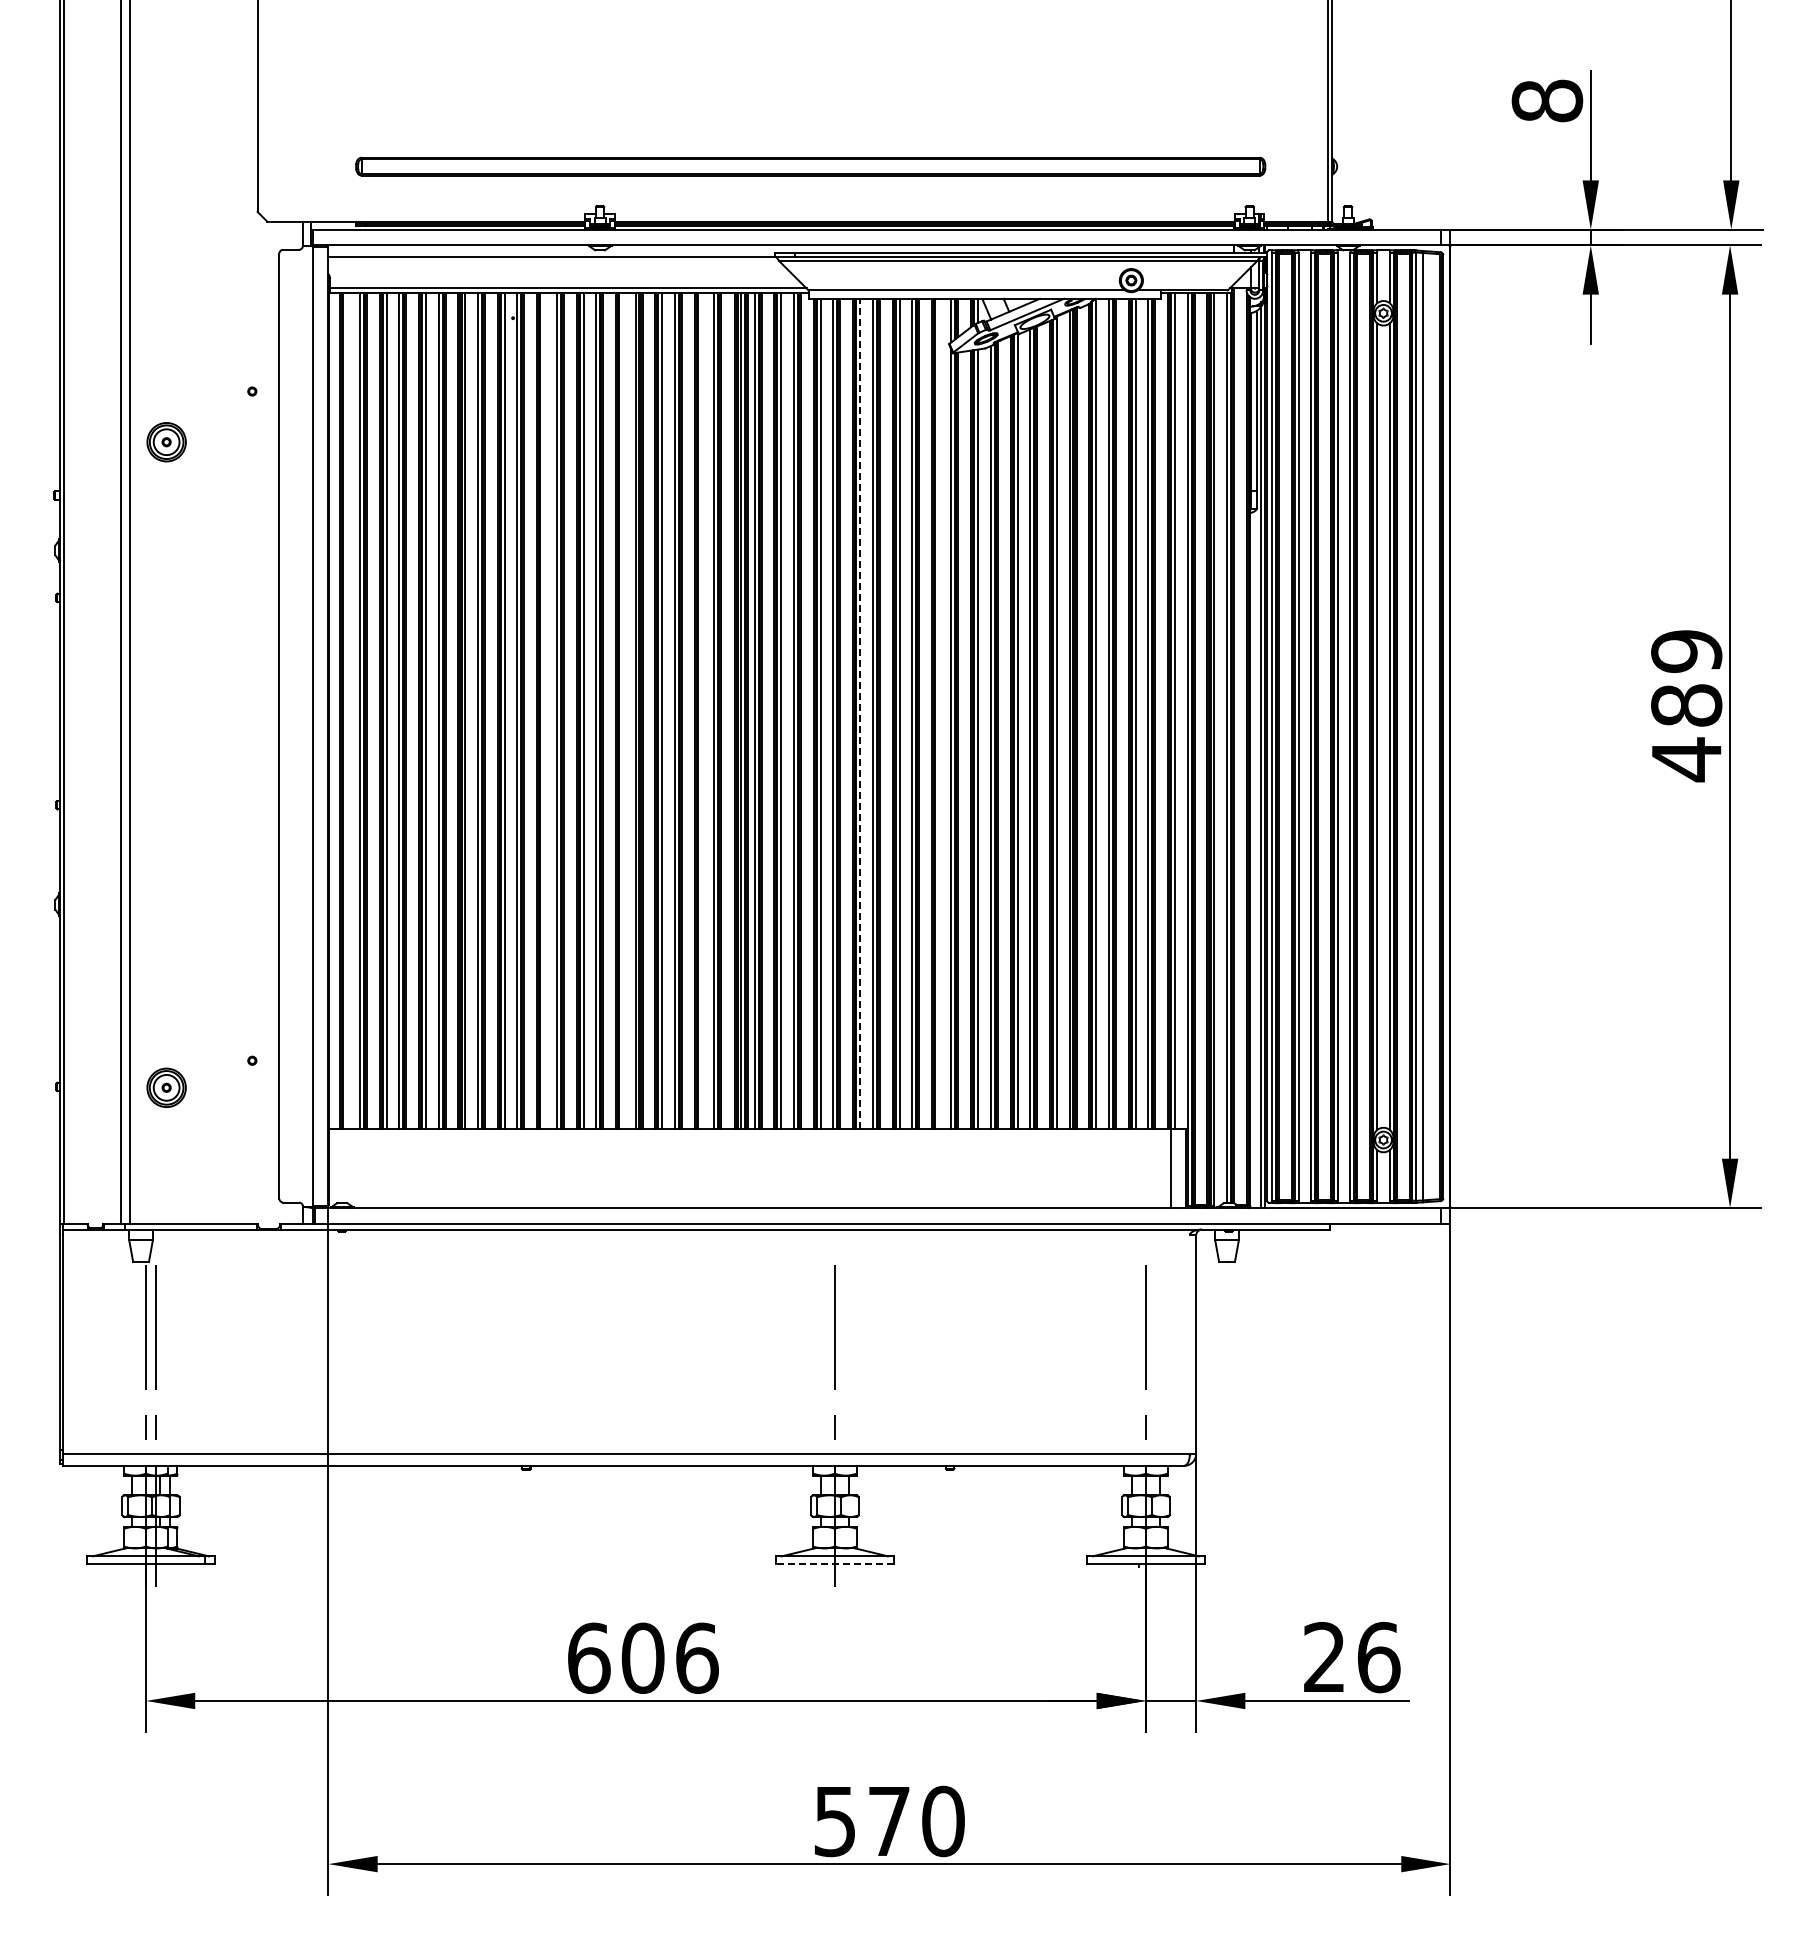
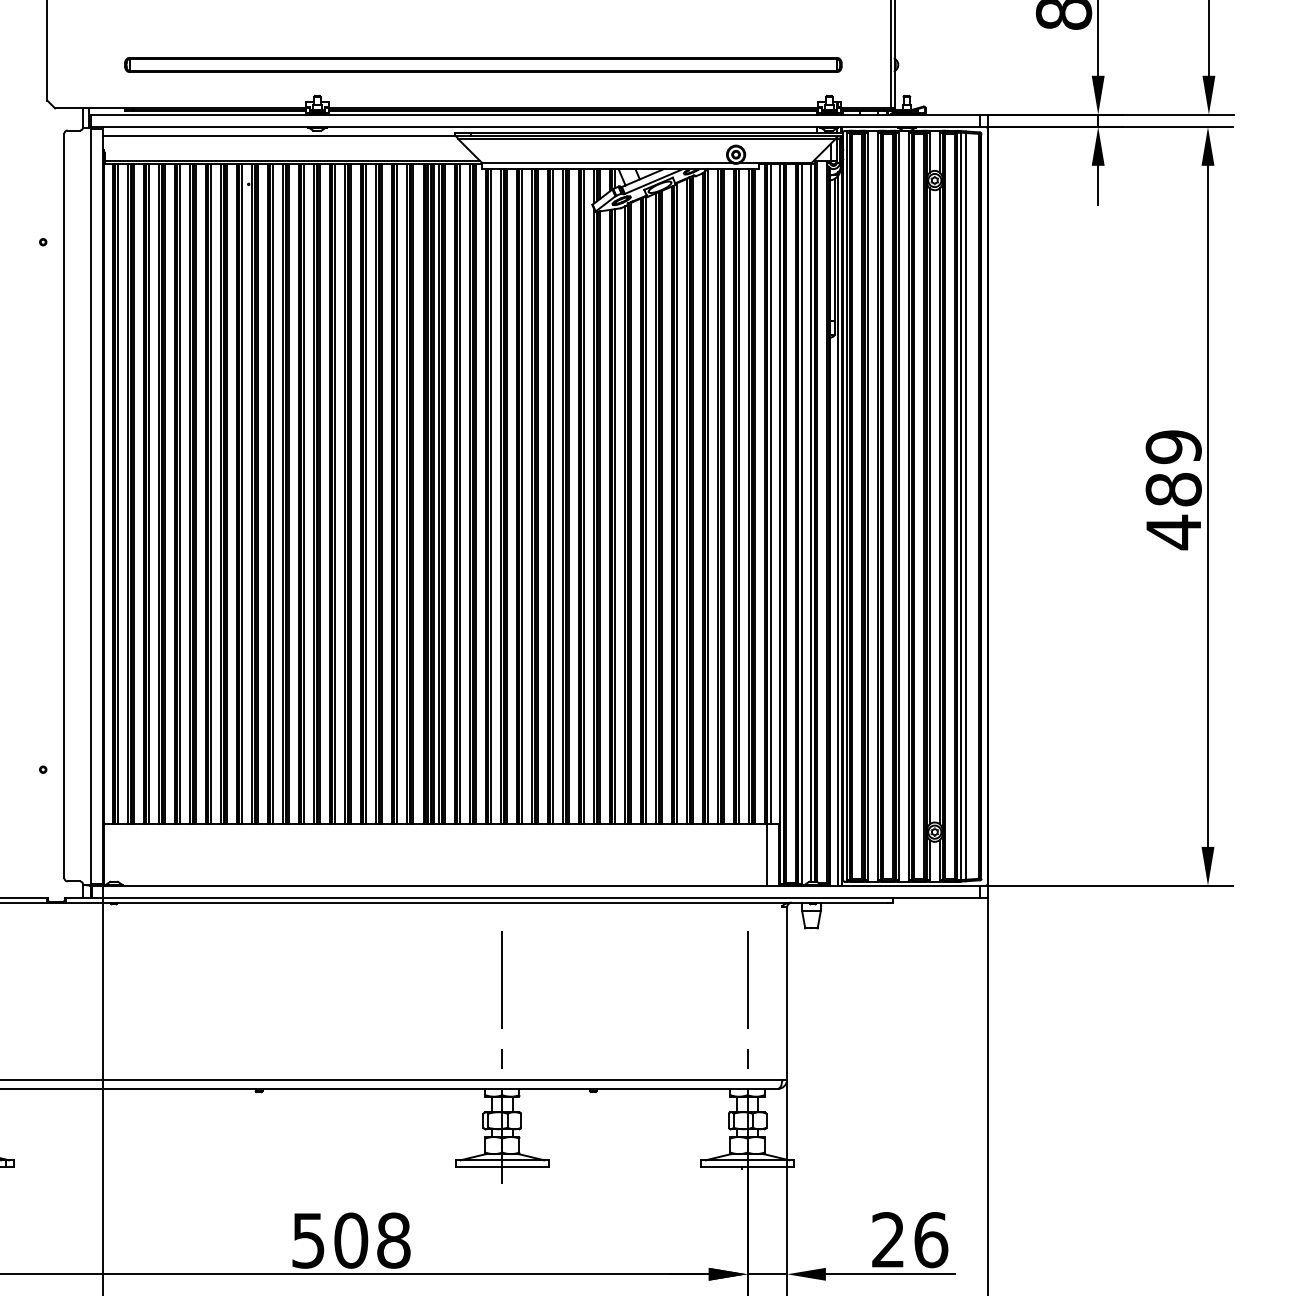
line: (347, 710) -> (118, 493), added
line: (544, 710) -> (273, 493), added
line: (622, 710) -> (334, 493), added
line: (701, 710) -> (397, 493), added
line: (860, 713) -> (522, 495), dashed -> solid
line: (938, 713) -> (584, 495), added
line: (834, 1564) -> (502, 1166), dashed -> solid
text: (643, 1657) -> (351, 1240), 606 -> 508

